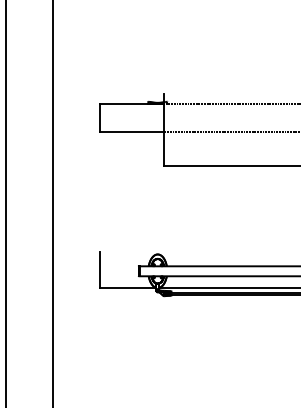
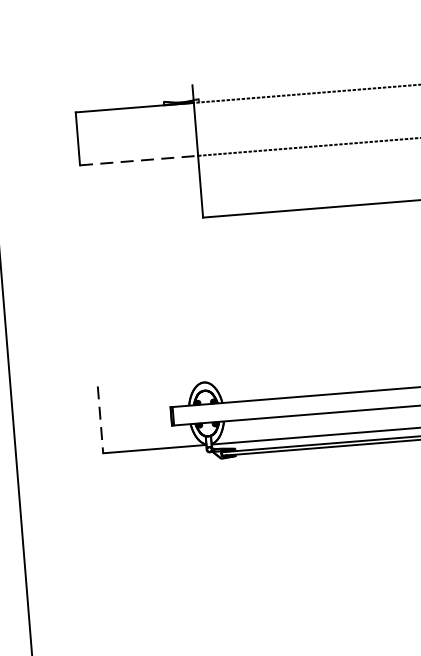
line: (132, 132) -> (139, 160), solid -> dashed
line: (100, 270) -> (100, 420), solid -> dashed

